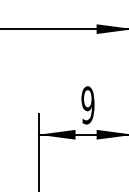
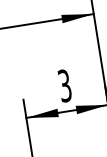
text: (87, 105) -> (64, 86), 9 -> 3

